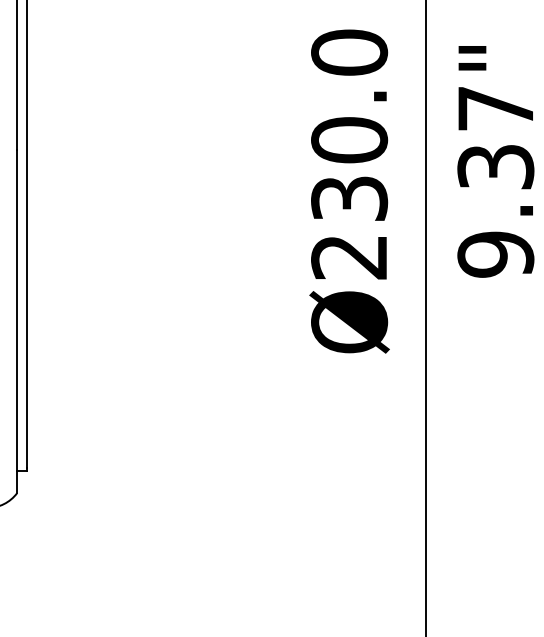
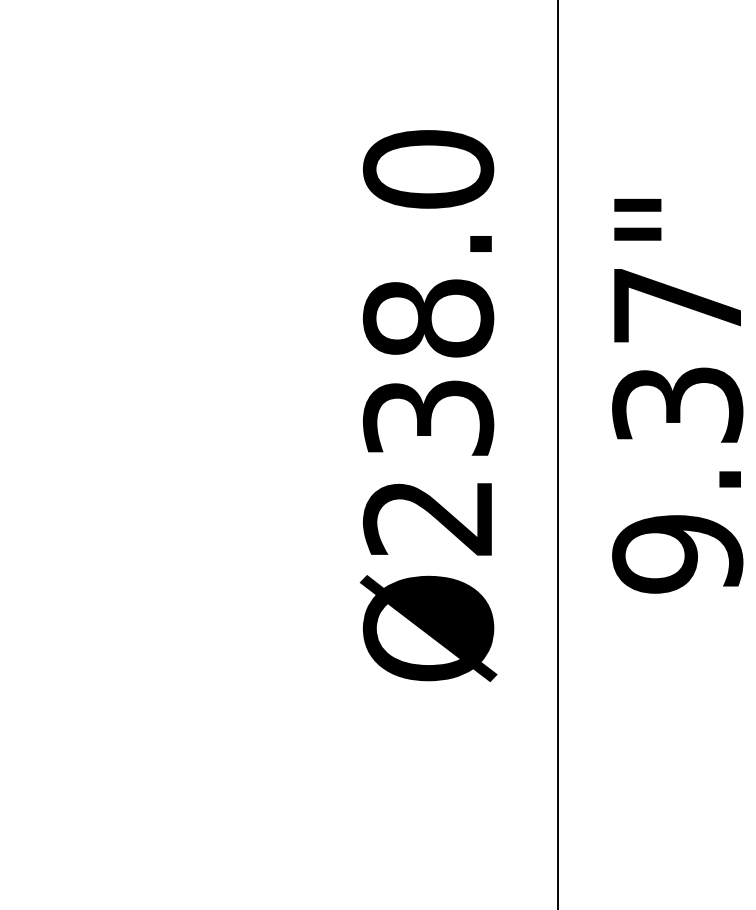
text: (349, 140) -> (428, 318), Ø230.0 -> Ø238.0
text: (495, 161) -> (677, 395), moved

